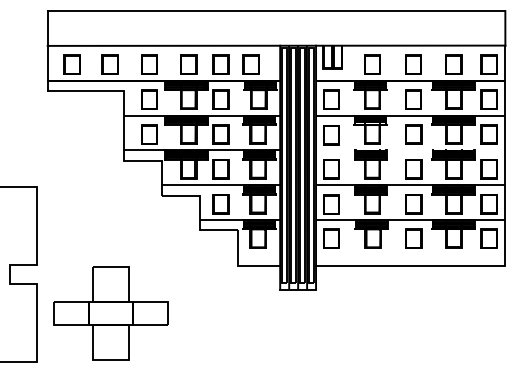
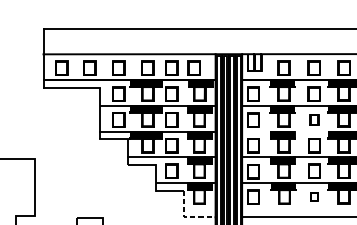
part: (413, 134) -> (314, 119), size x0.7
part: (413, 238) -> (314, 196), size x0.6
line: (240, 266) -> (186, 217), solid -> dashed

